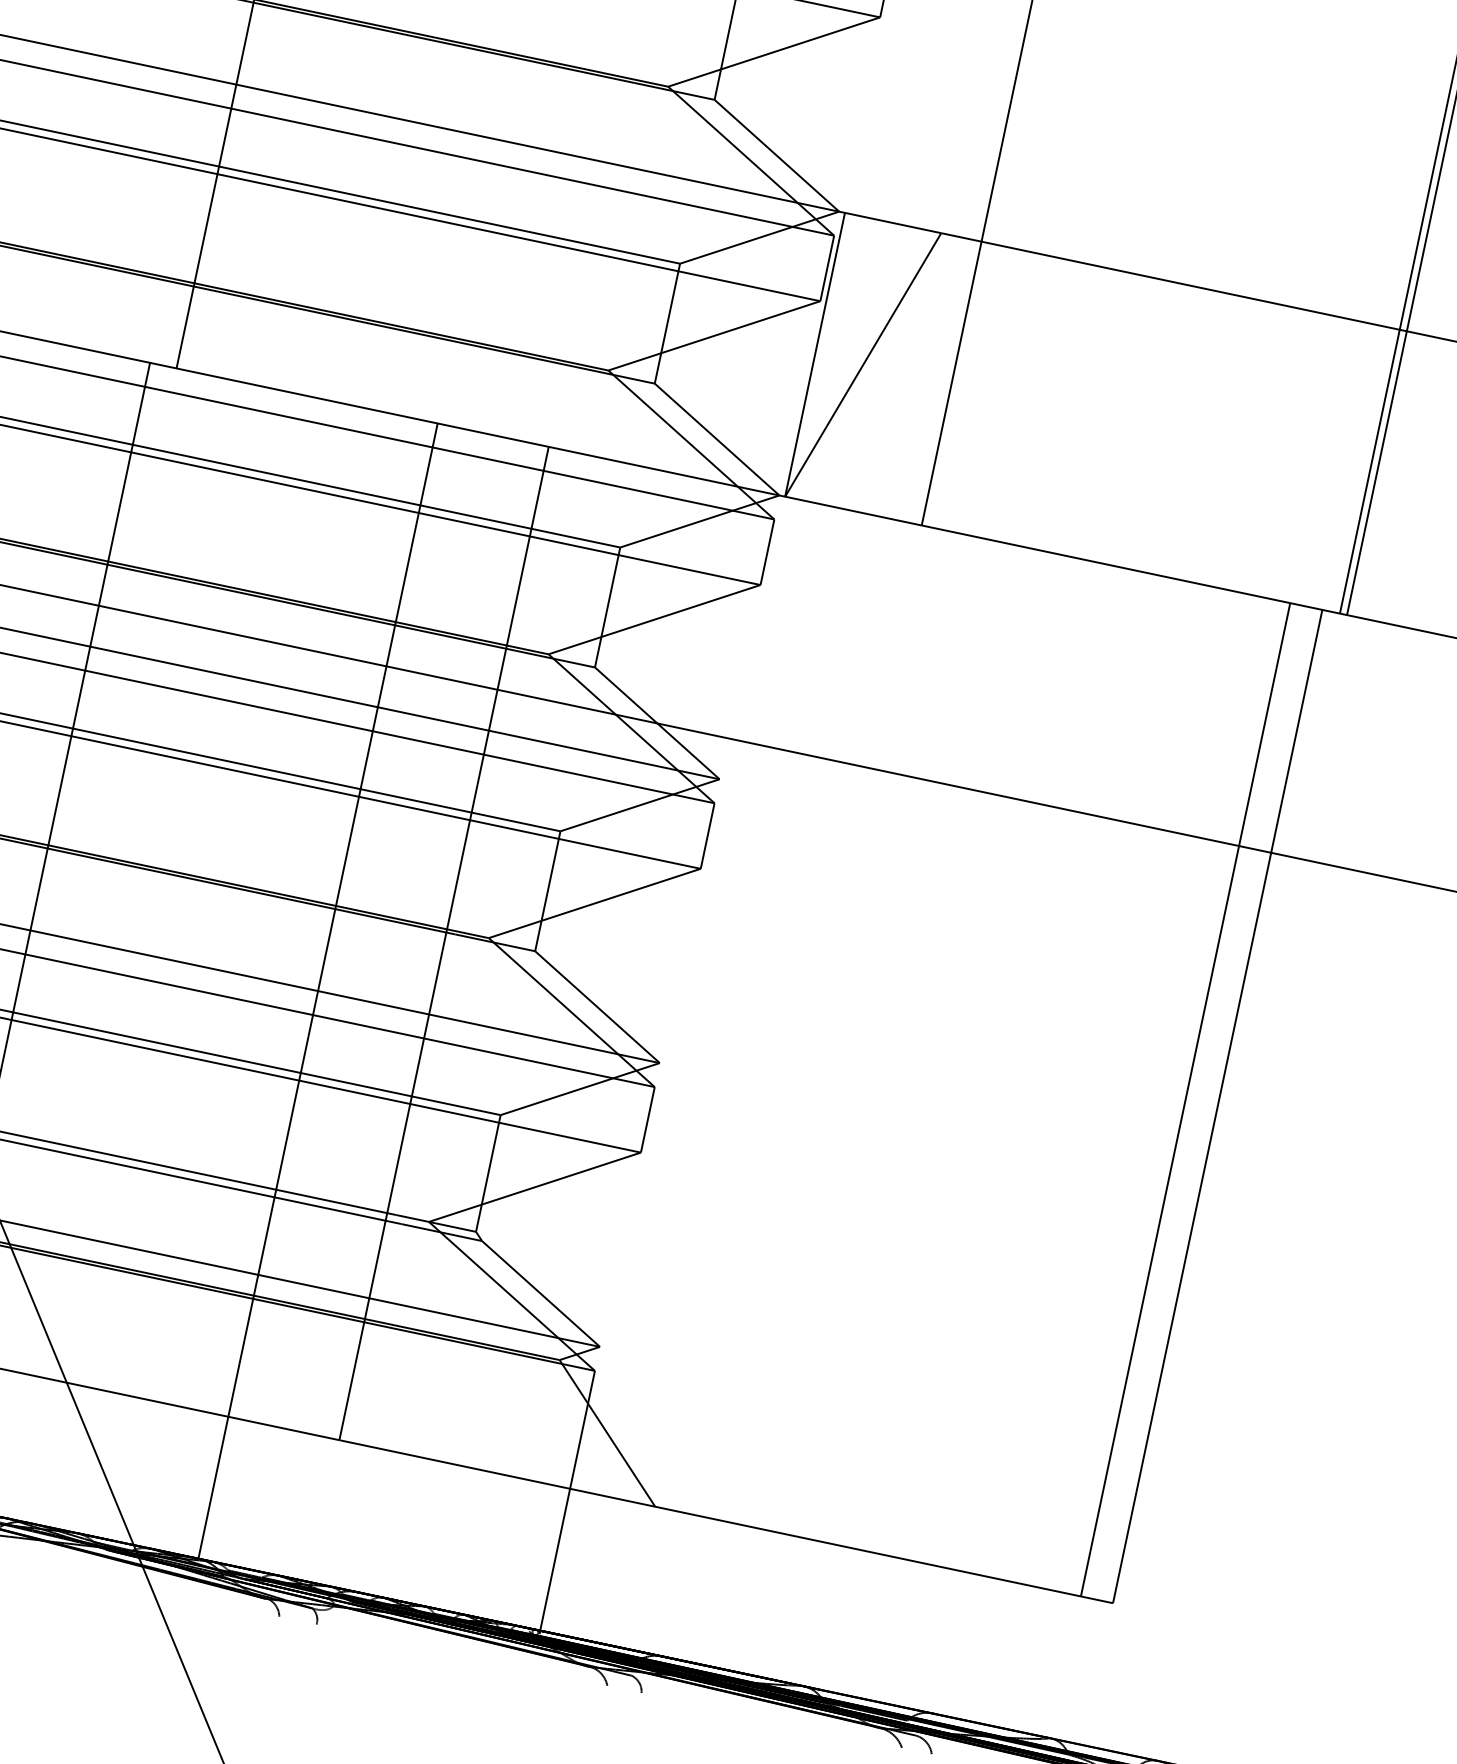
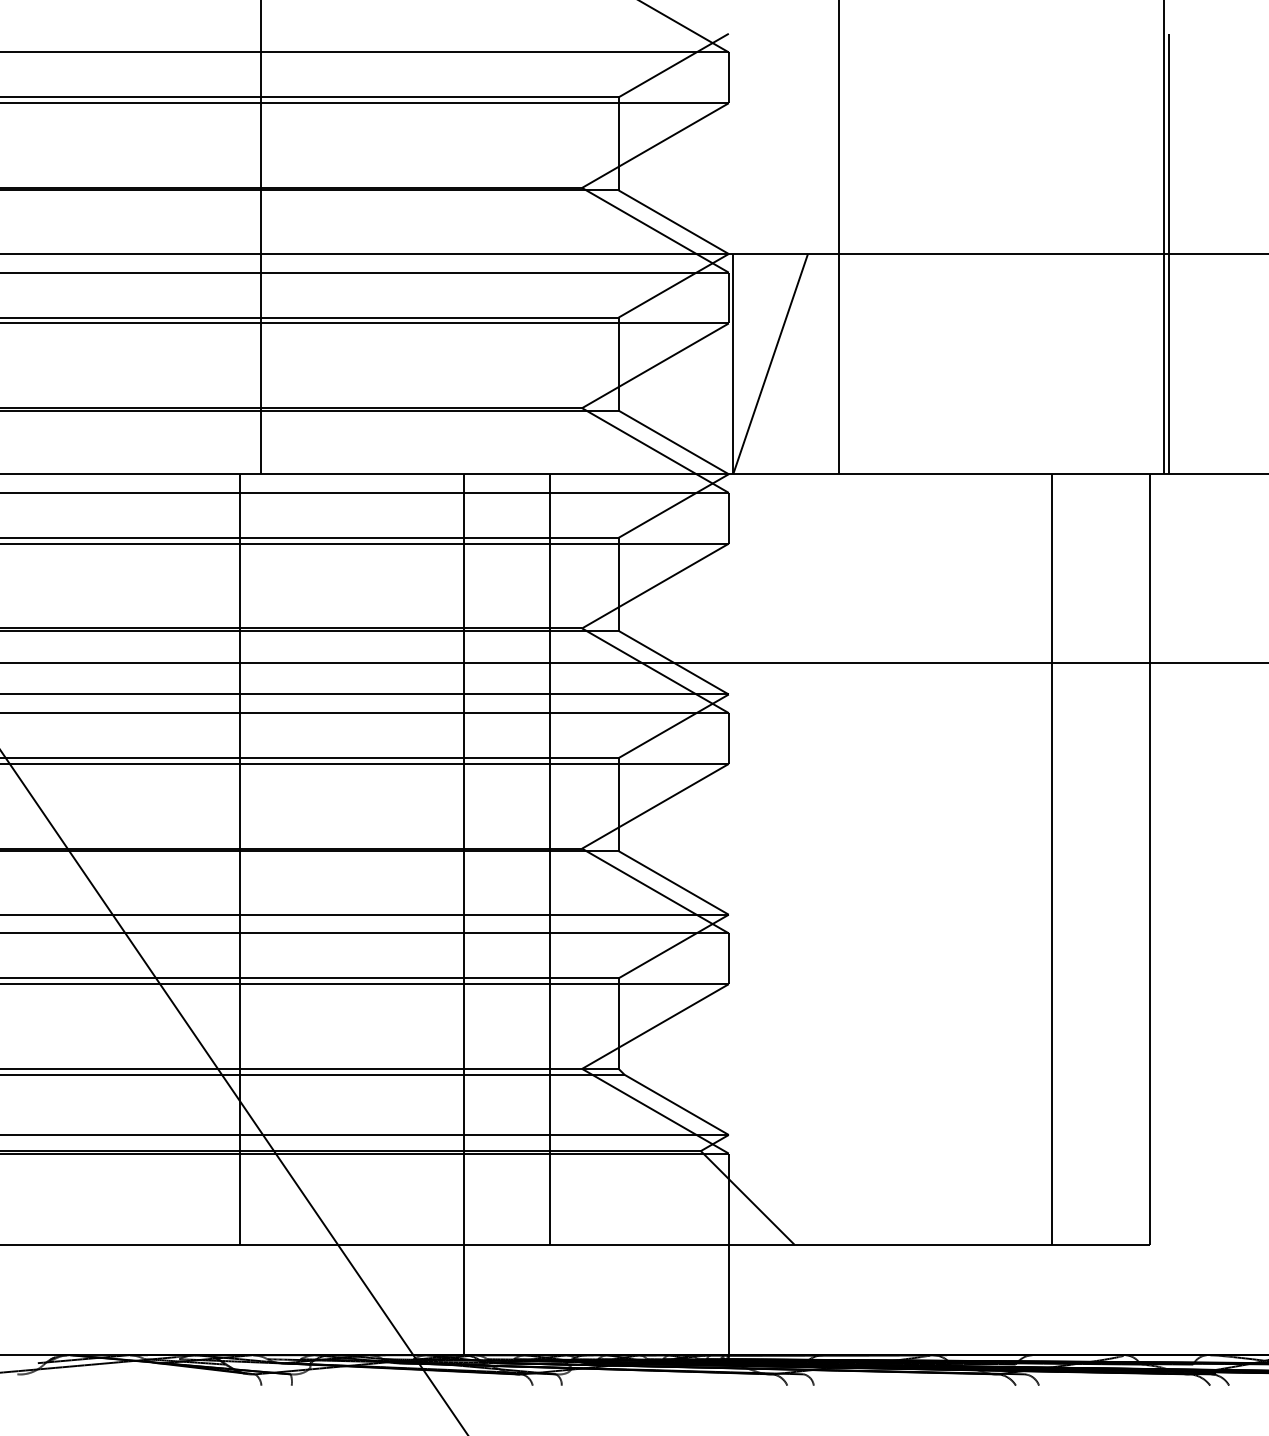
line: (1186, 1099) -> (1052, 859), moved

